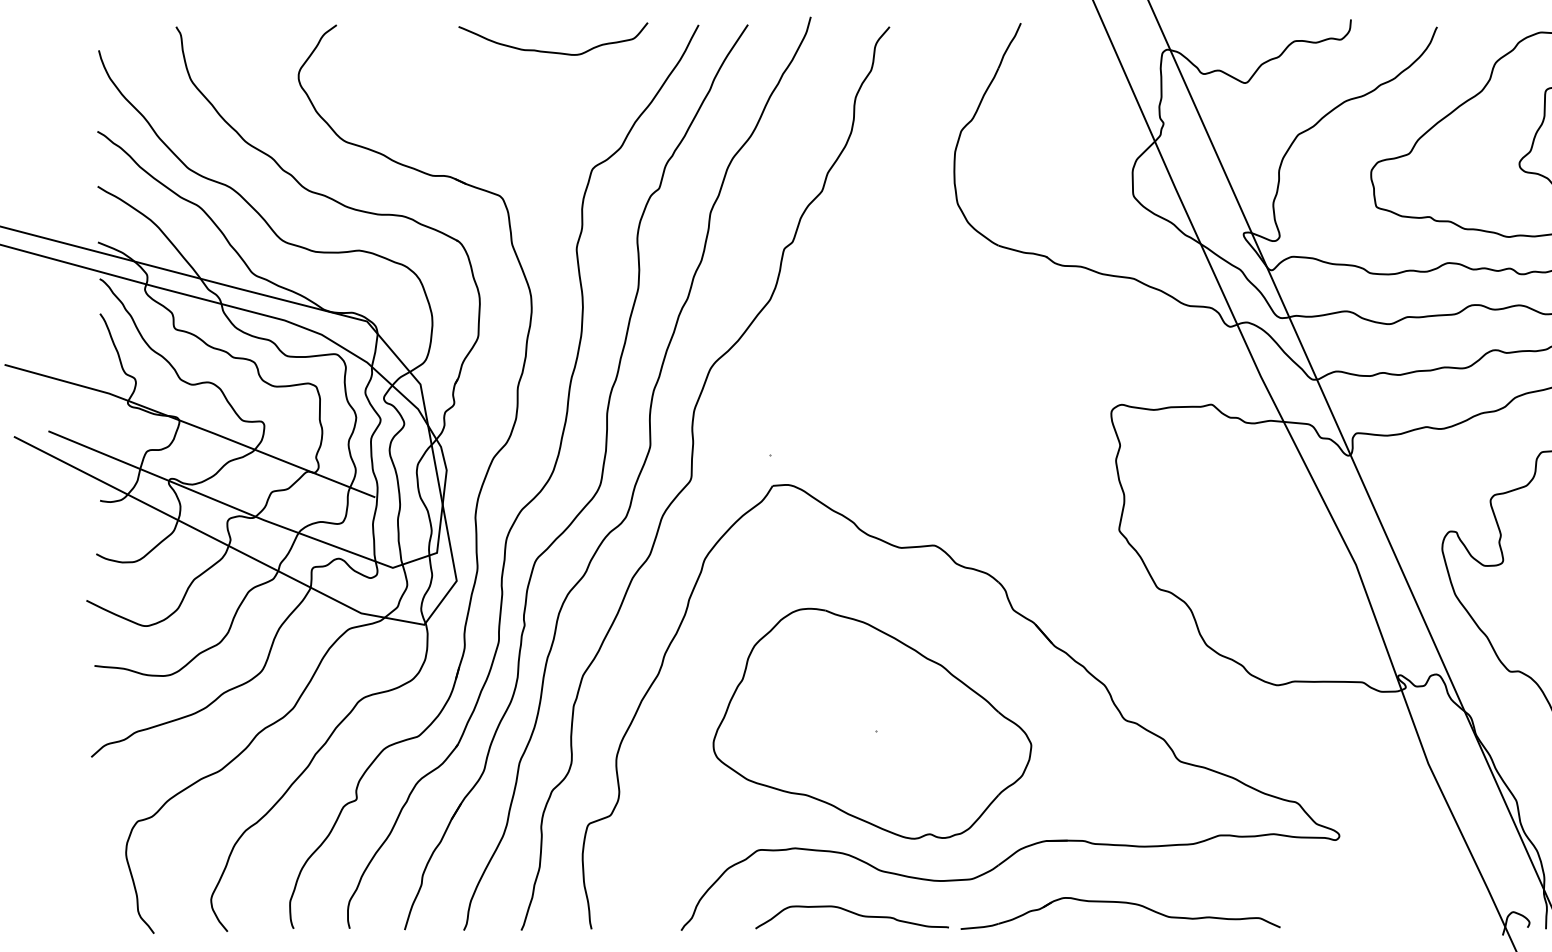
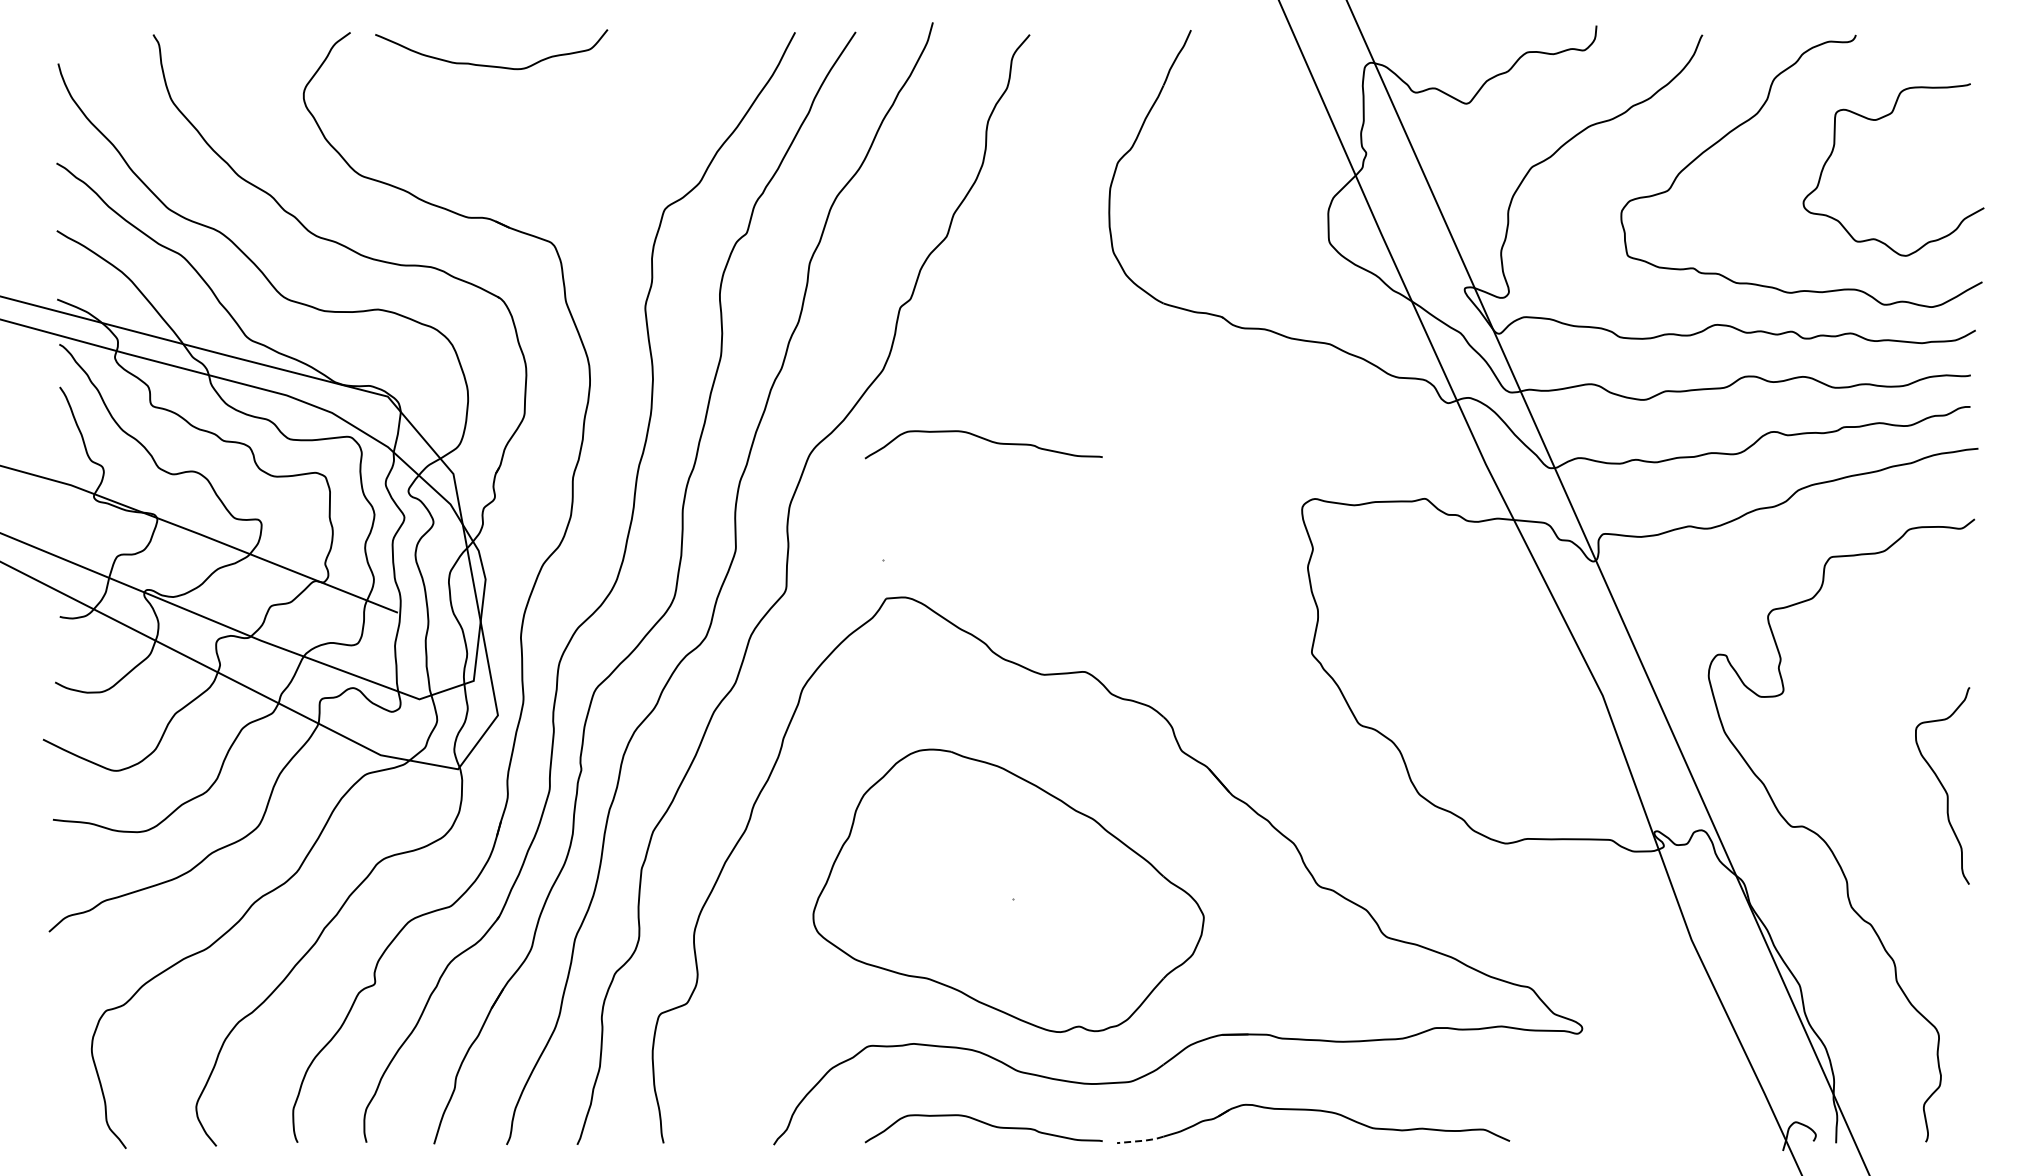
curve: (553, 51) -> (491, 65), moved
curve: (853, 357) -> (985, 440), added
line: (980, 926) -> (1141, 1140), solid -> dashed

